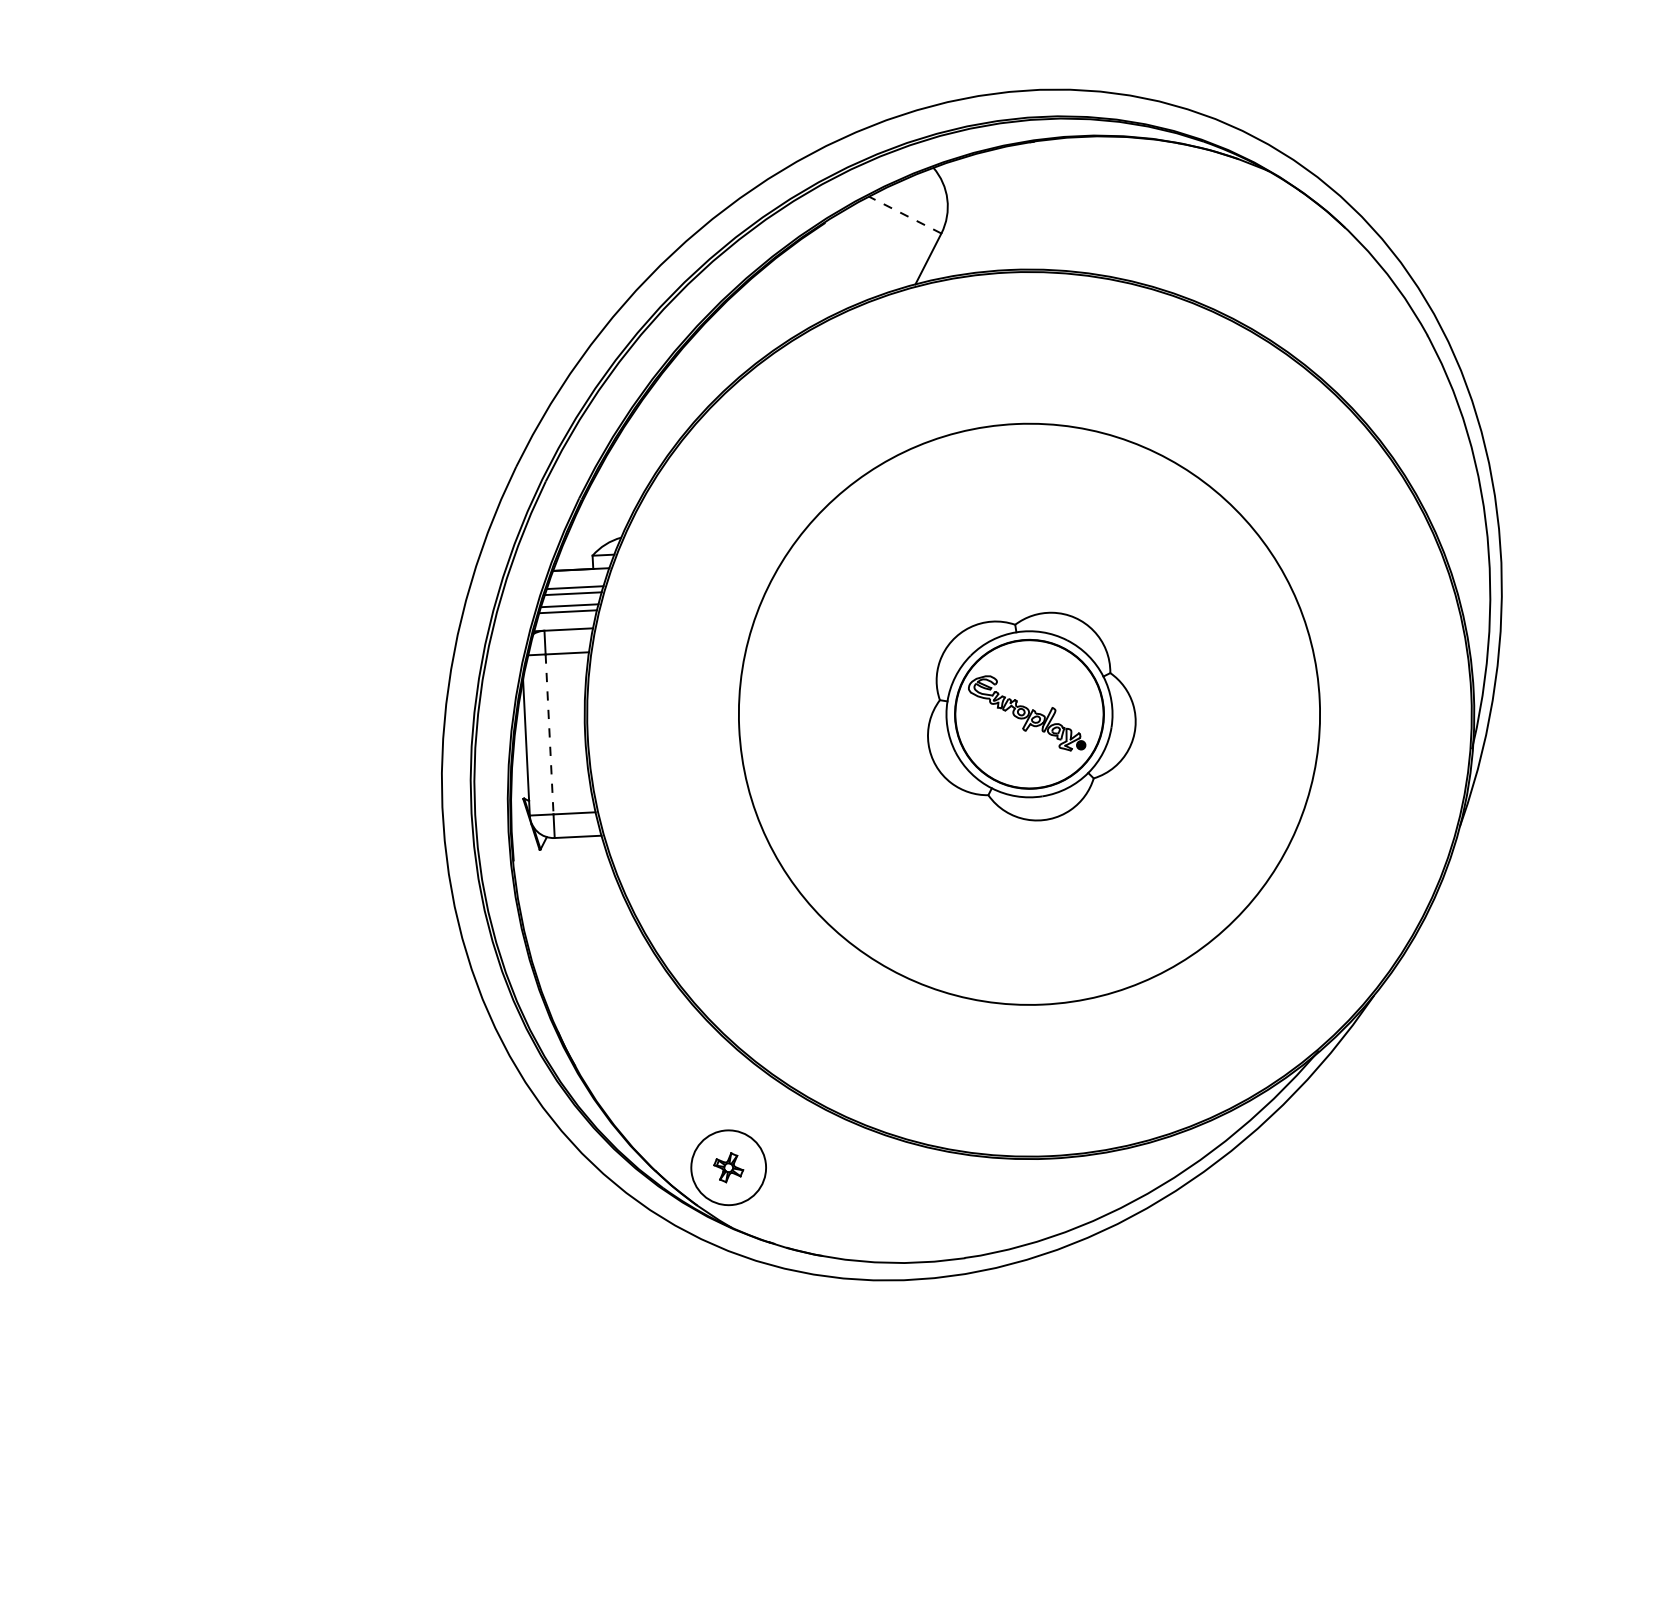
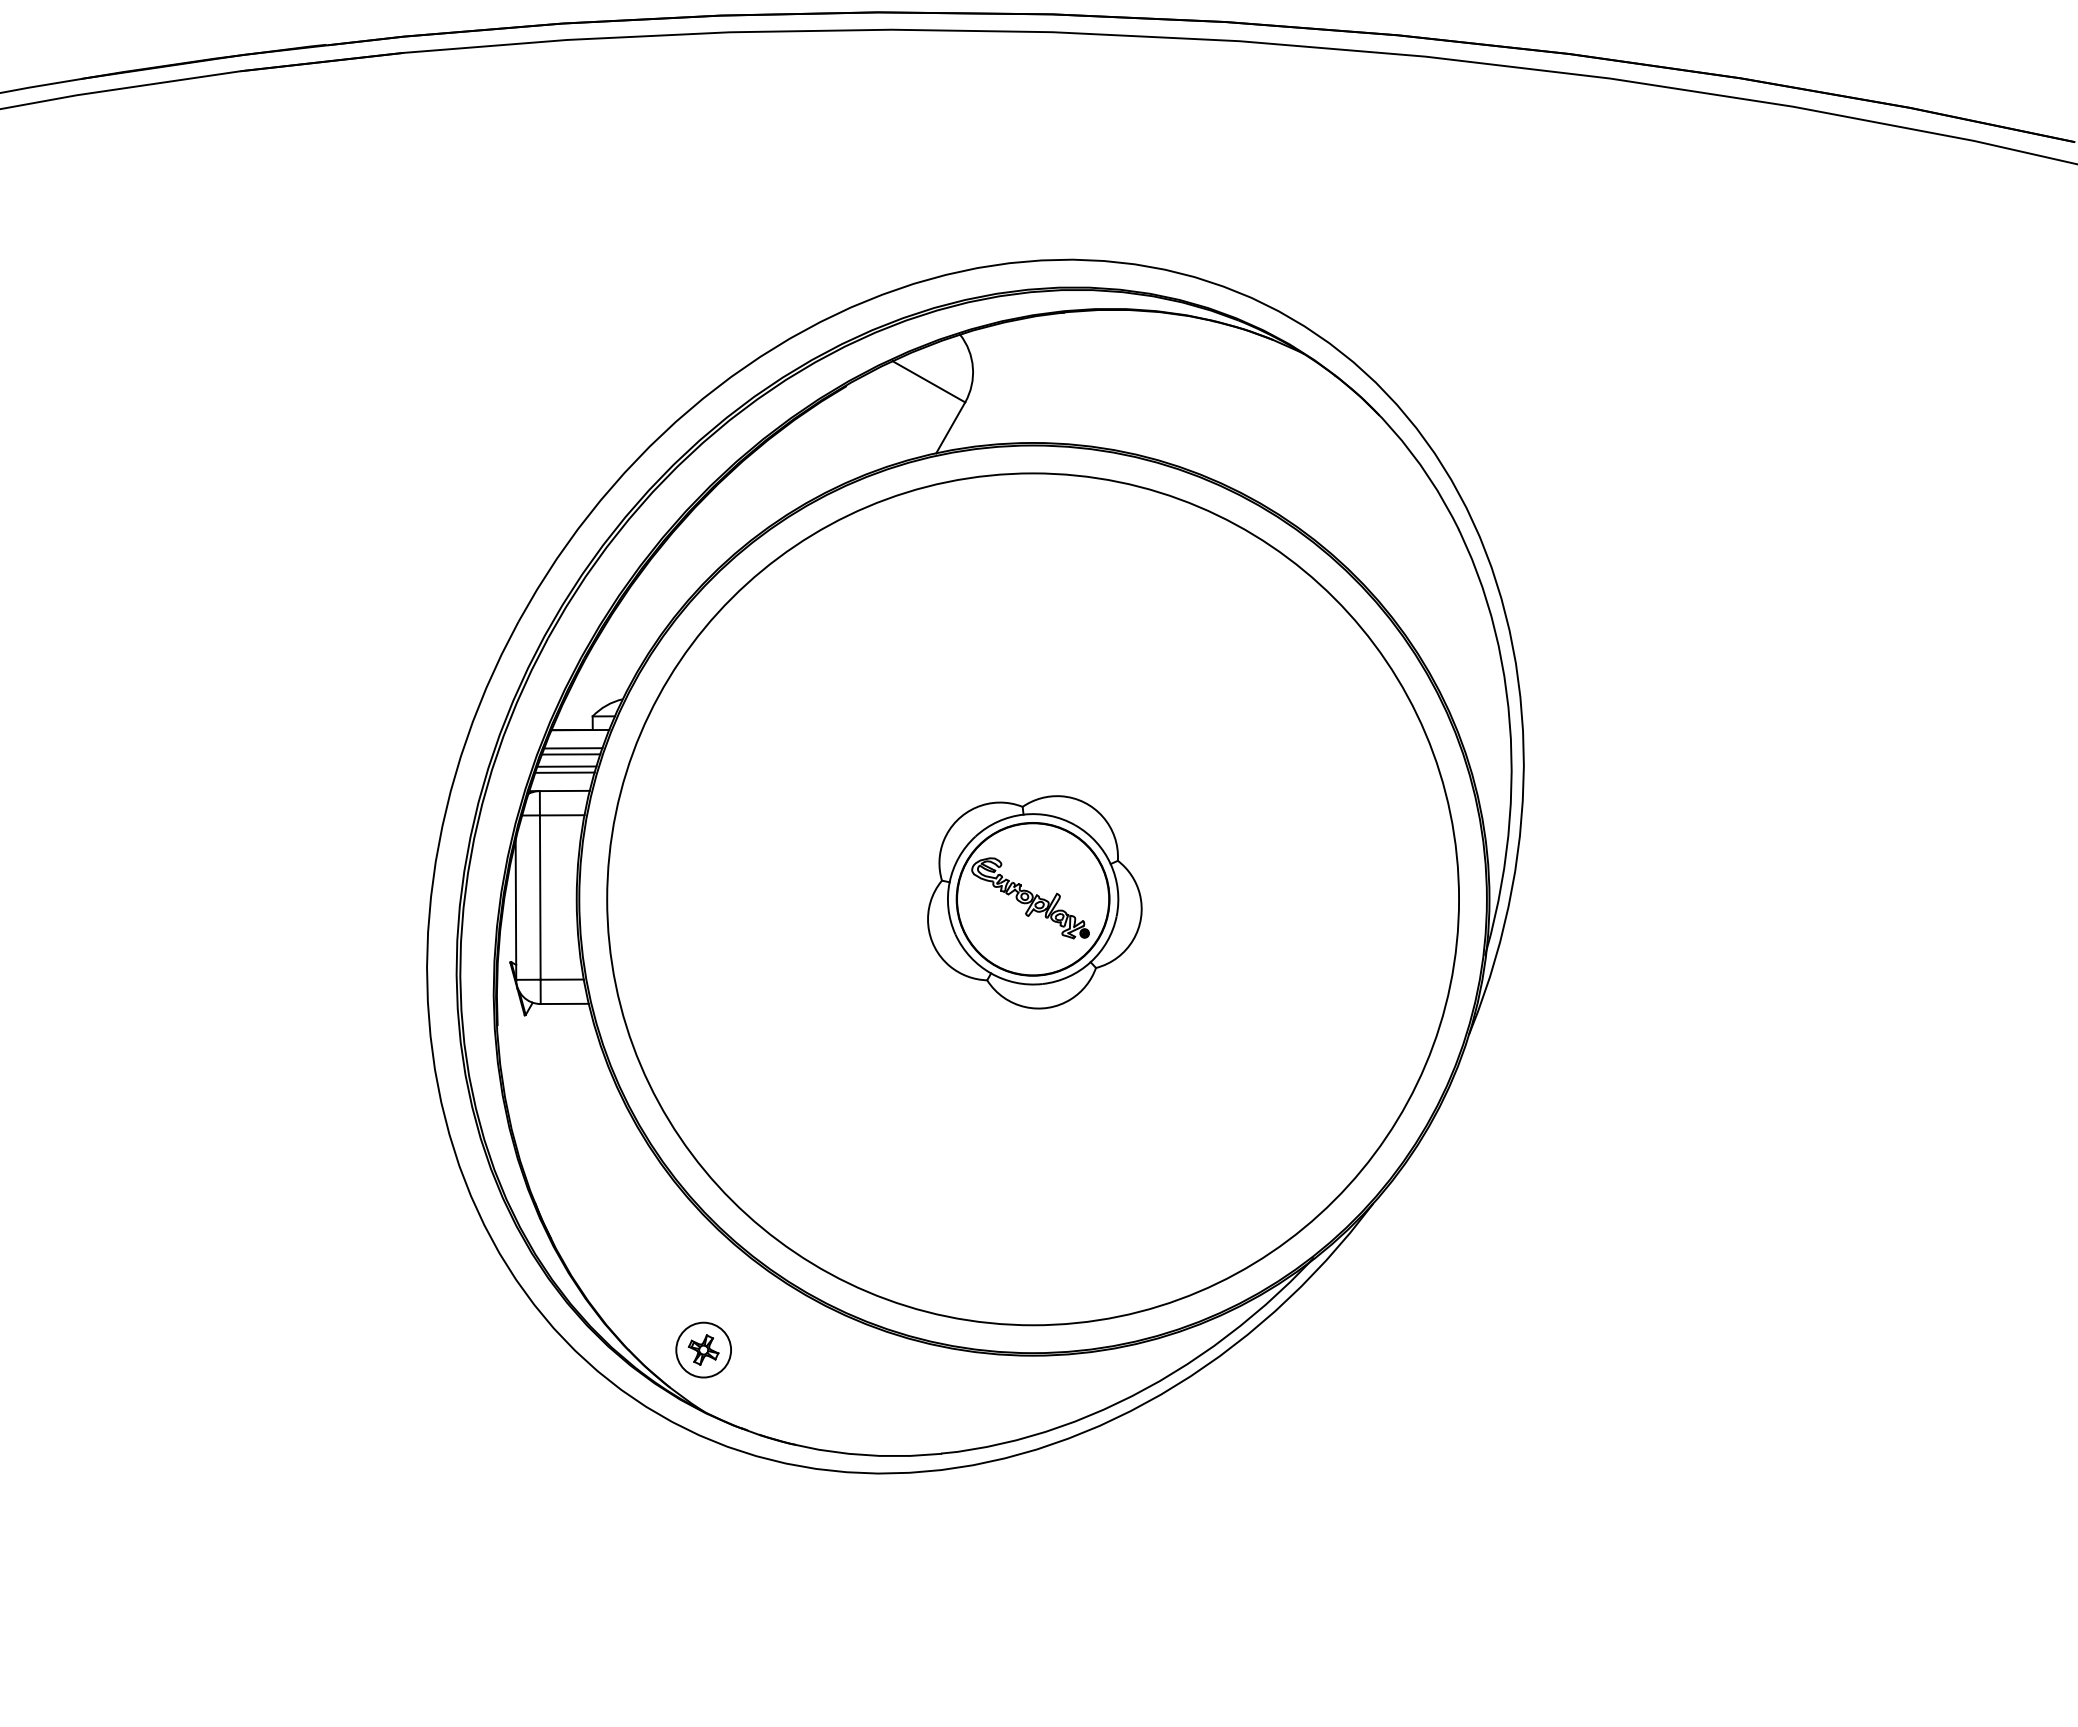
line: (904, 214) -> (928, 381), dashed -> solid
circle: (1029, 714) -> (1033, 899), size x1.43
line: (549, 735) -> (540, 898), dashed -> solid
circle: (728, 1167) -> (703, 1349), size x0.71

